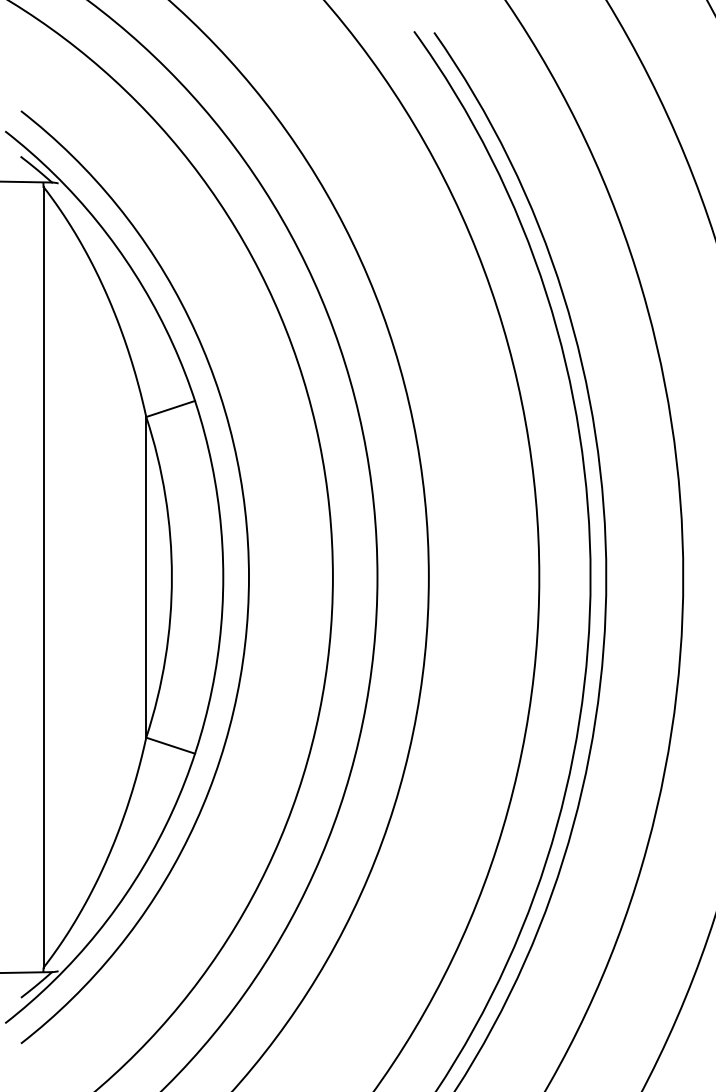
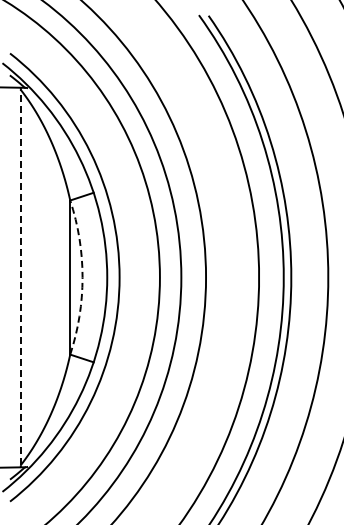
line: (42, 577) -> (20, 277), solid -> dashed
arc: (171, 577) -> (82, 277), solid -> dashed

